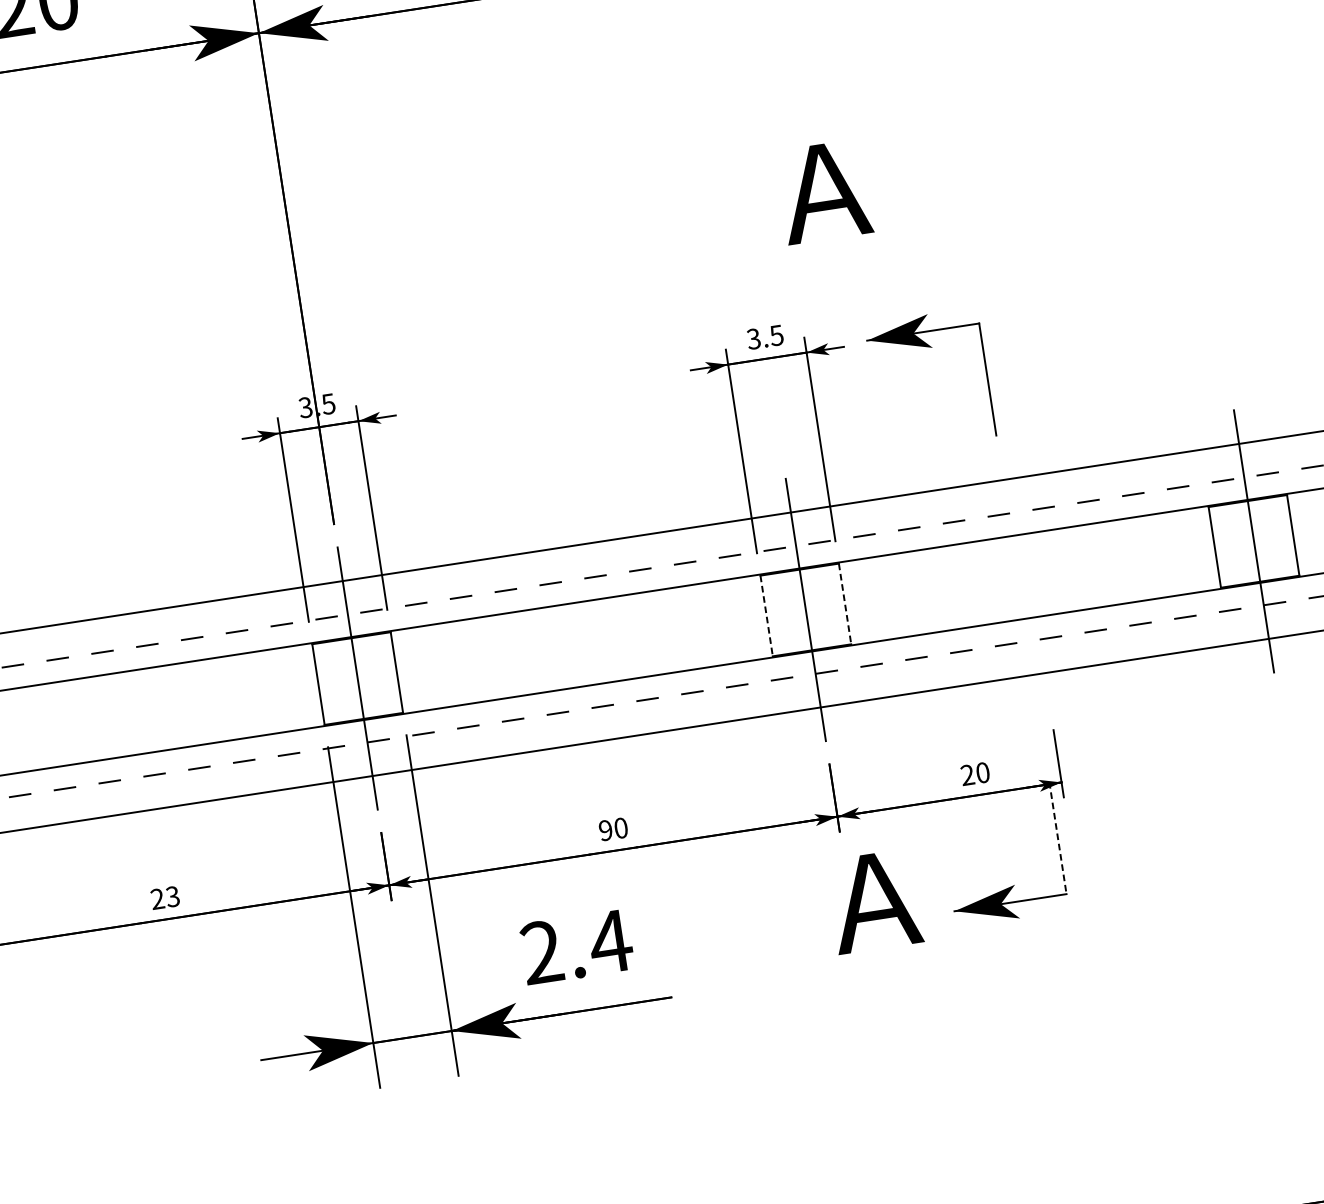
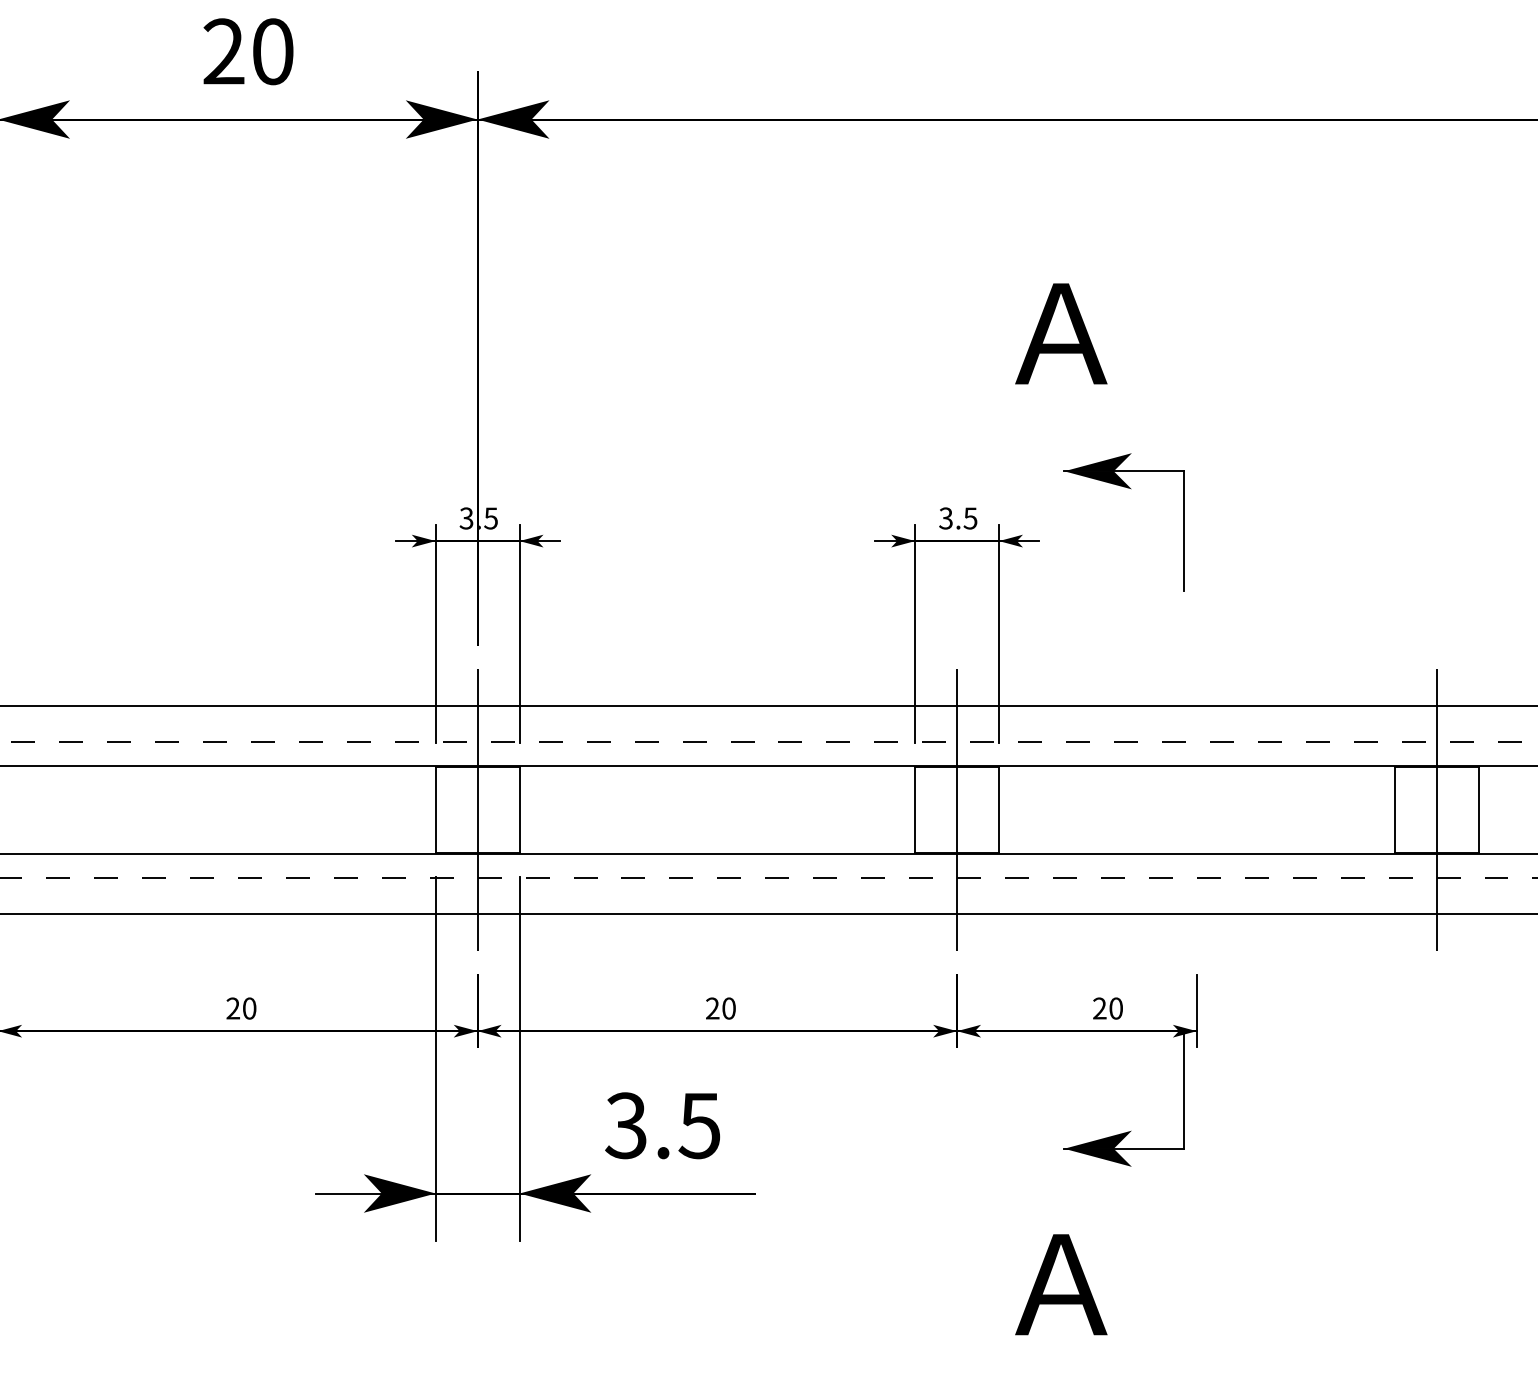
text: (824, 191) -> (1061, 333), moved
part: (932, 348) -> (1131, 489), moved
line: (845, 604) -> (999, 810), dashed -> solid
line: (767, 616) -> (915, 810), dashed -> solid
text: (605, 830) -> (712, 1008), 90 -> 20
line: (1058, 837) -> (1184, 1088), dashed -> solid
text: (172, 896) -> (249, 1008), 23 -> 20
text: (874, 901) -> (1061, 1284), moved
text: (576, 946) -> (663, 1125), 2.4 -> 3.5

